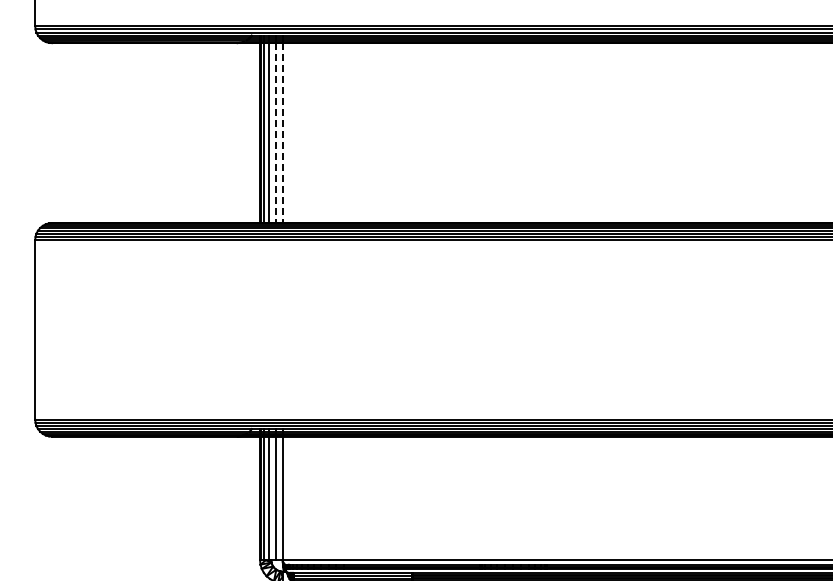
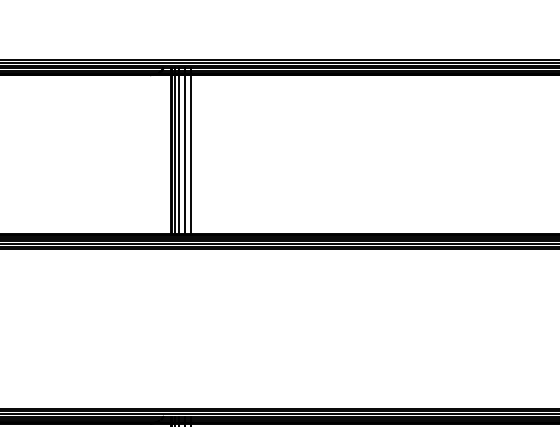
line: (275, 133) -> (184, 155), dashed -> solid
line: (282, 133) -> (190, 155), dashed -> solid

